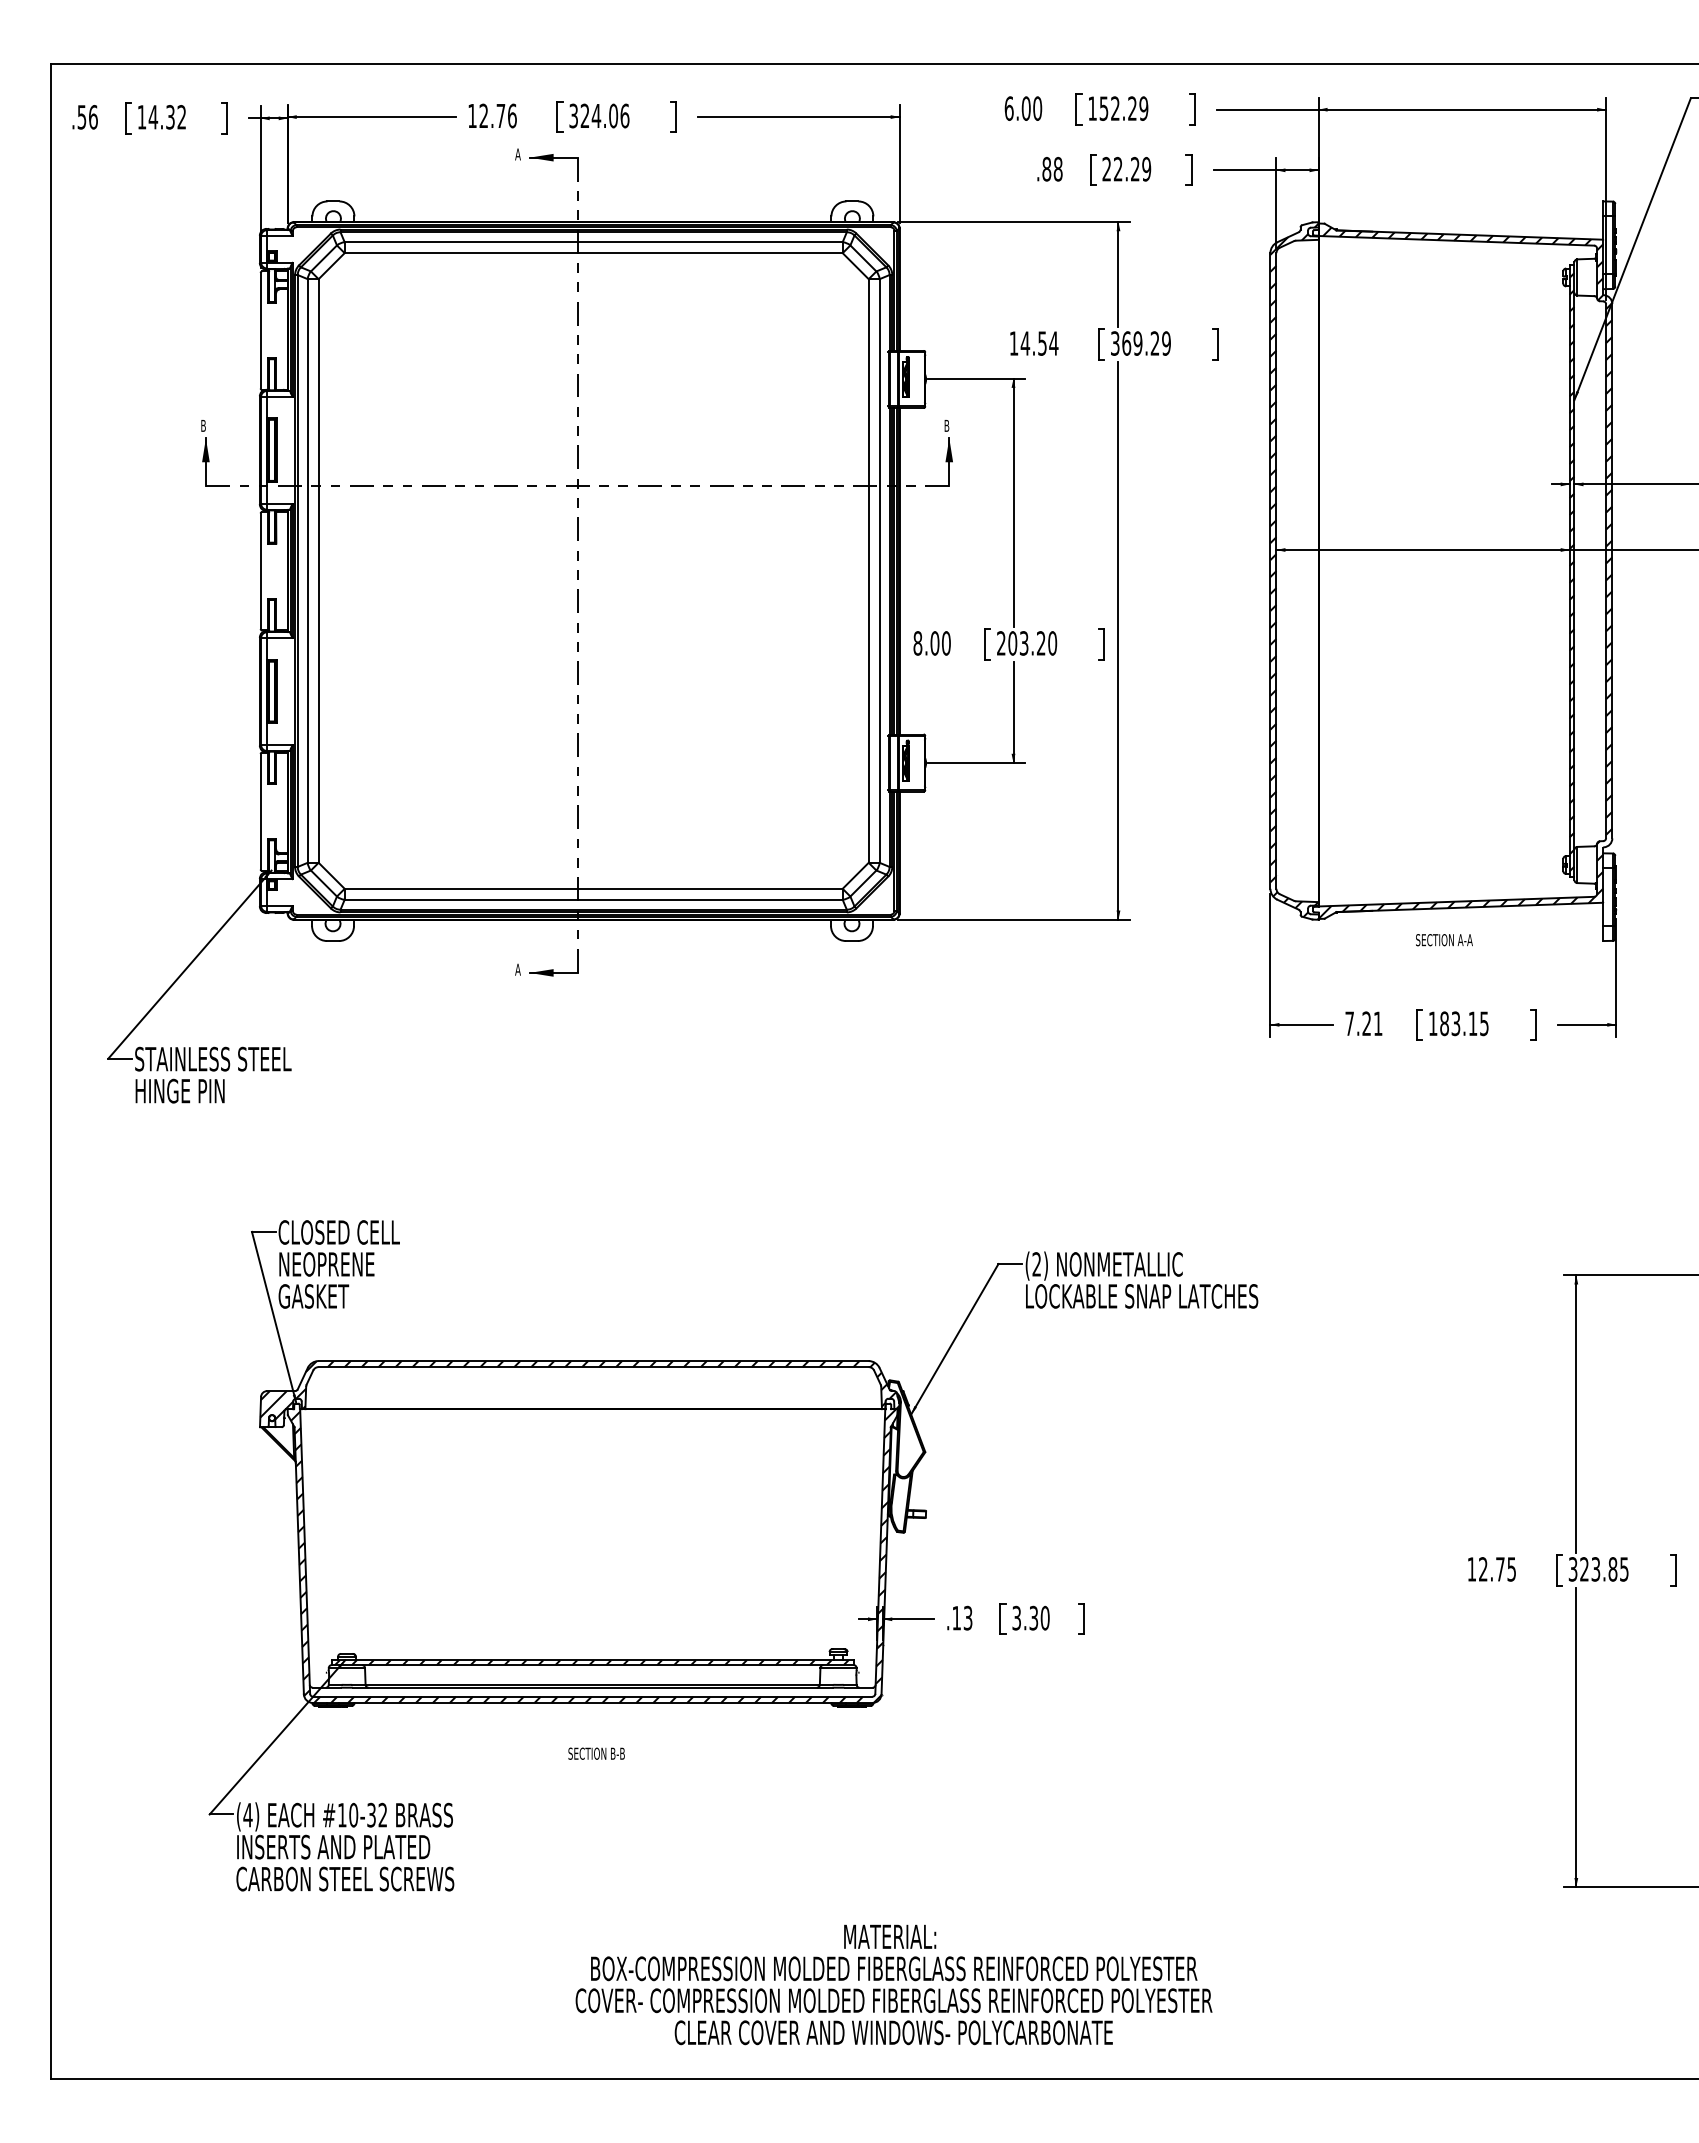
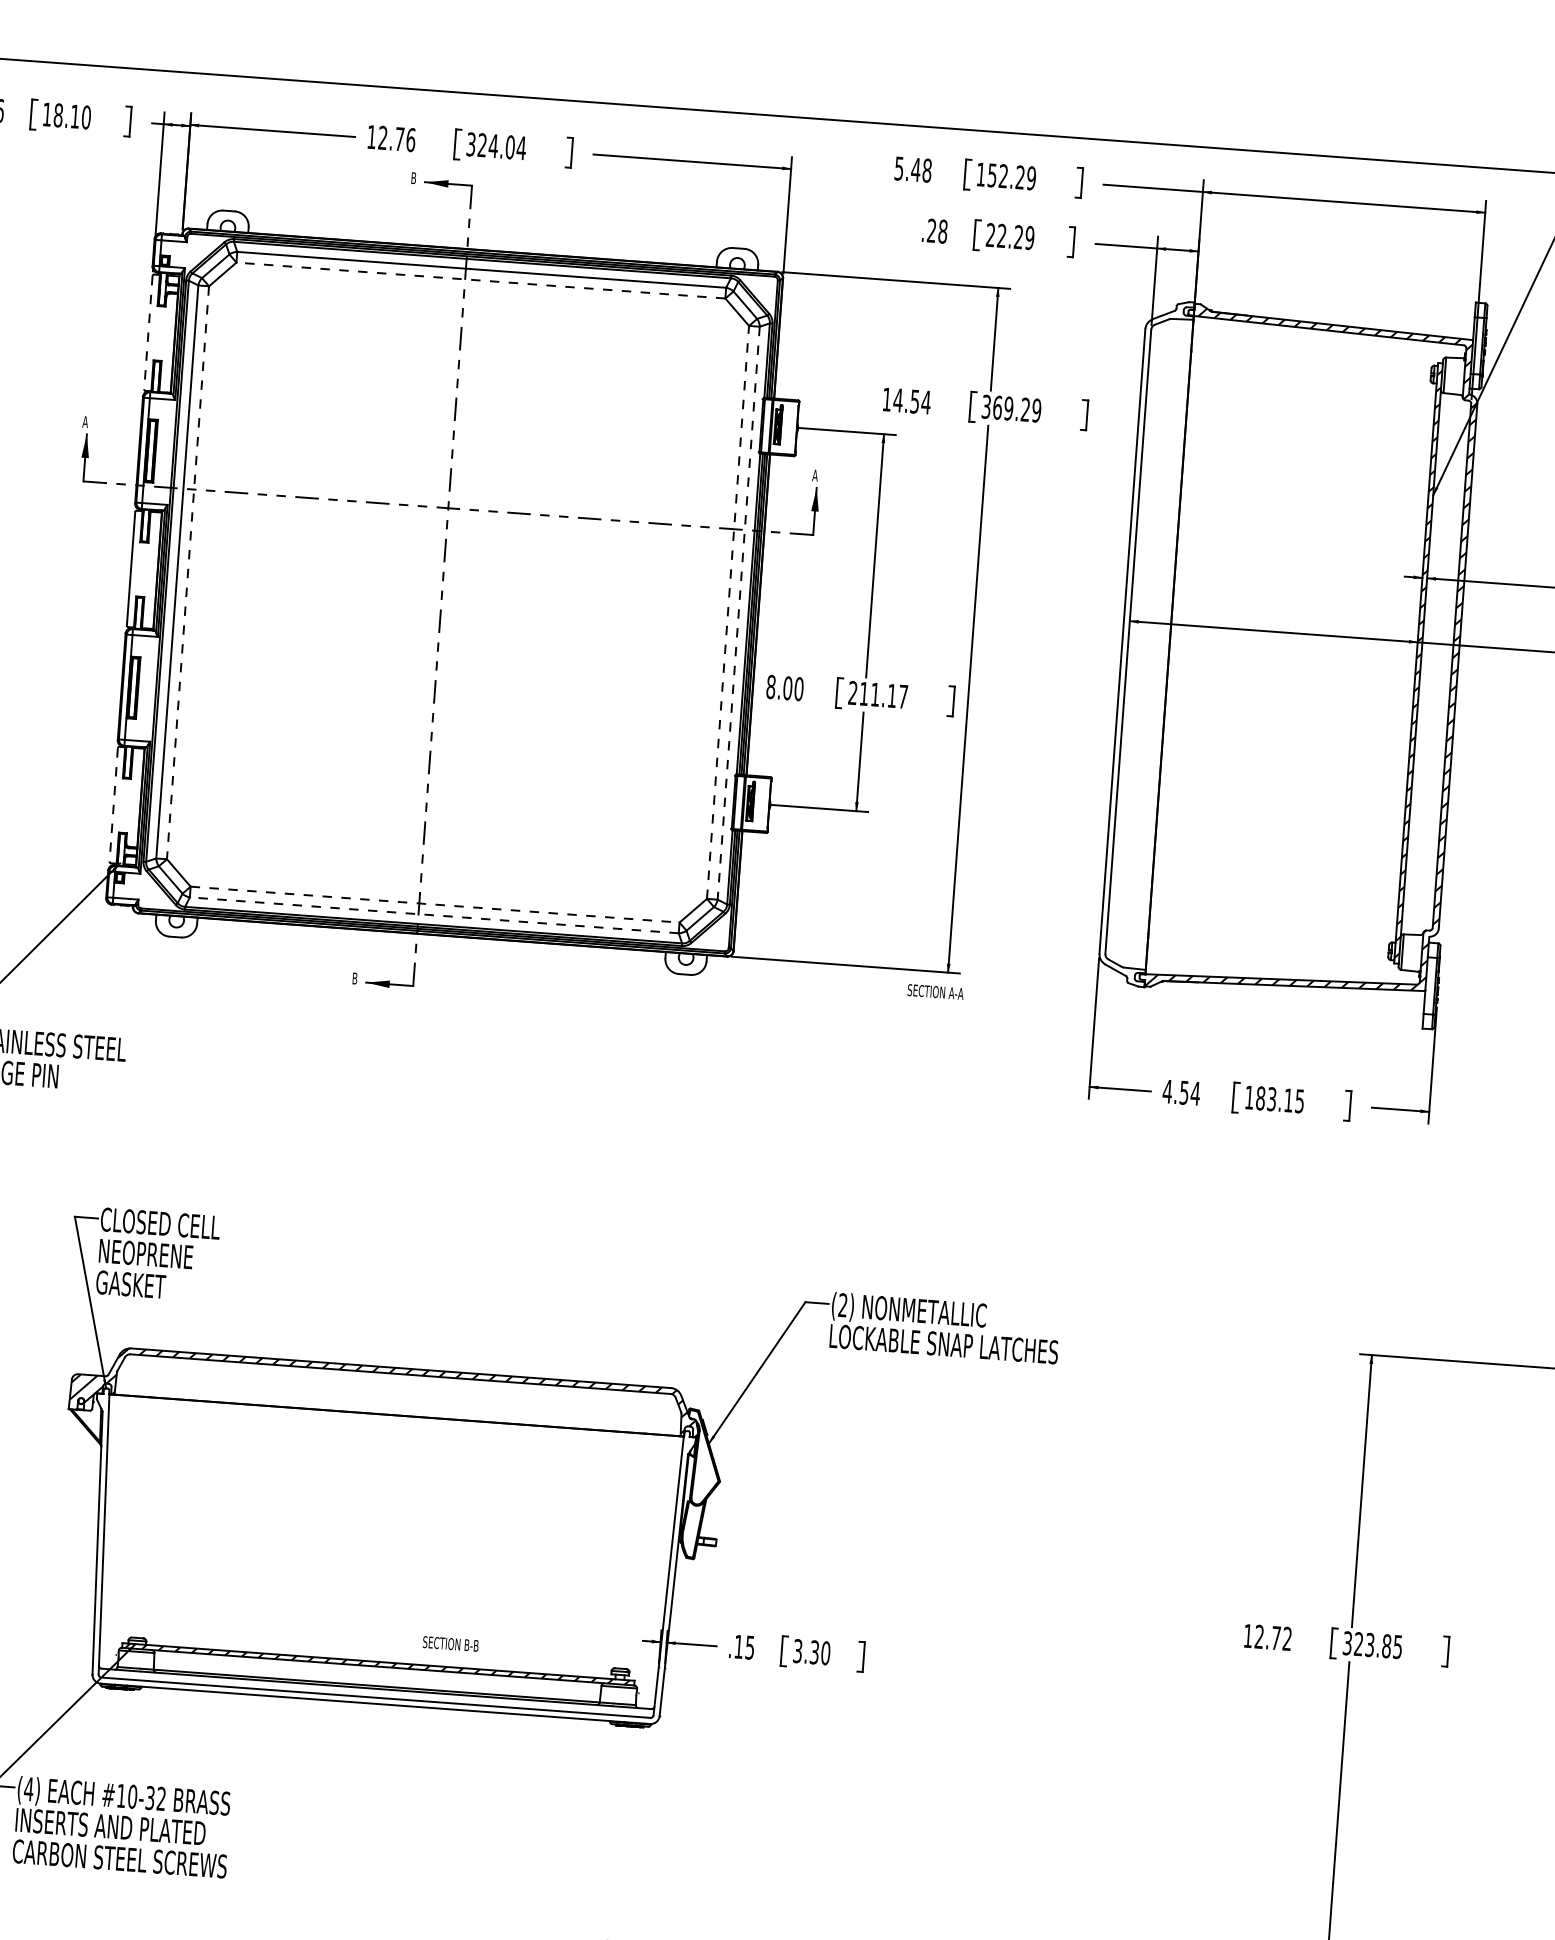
text: (1023, 108) -> (913, 169), 6.00 -> 5.48
text: (624, 115) -> (521, 147), 324.06 -> 324.04
text: (167, 117) -> (72, 116), 14.32 -> 18.10
text: (517, 154) -> (413, 178), A -> B
text: (1046, 169) -> (931, 231), .88 -> .28
line: (593, 253) -> (480, 280), solid -> dashed
line: (260, 330) -> (148, 332), solid -> dashed
text: (203, 425) -> (85, 421), B -> A
text: (946, 425) -> (814, 475), B -> A
line: (318, 570) -> (187, 572), solid -> dashed
line: (868, 570) -> (727, 611), solid -> dashed
line: (879, 570) -> (738, 612), solid -> dashed
hatch: (1294, 571) -> (1146, 643), removed
text: (1032, 643) -> (883, 695), 203.20 -> 211.17
line: (260, 811) -> (113, 804), solid -> dashed
line: (593, 888) -> (434, 904), solid -> dashed
line: (593, 899) -> (434, 915), solid -> dashed
text: (1444, 940) -> (935, 992), moved
text: (517, 969) -> (354, 978), A -> B
text: (1363, 1023) -> (1181, 1092), 7.21 -> 4.54
hatch: (593, 1555) -> (386, 1559), removed
text: (1511, 1569) -> (1287, 1639), 12.75 -> 12.72
text: (968, 1617) -> (750, 1647), .13 -> .15
text: (596, 1753) -> (450, 1643), moved

